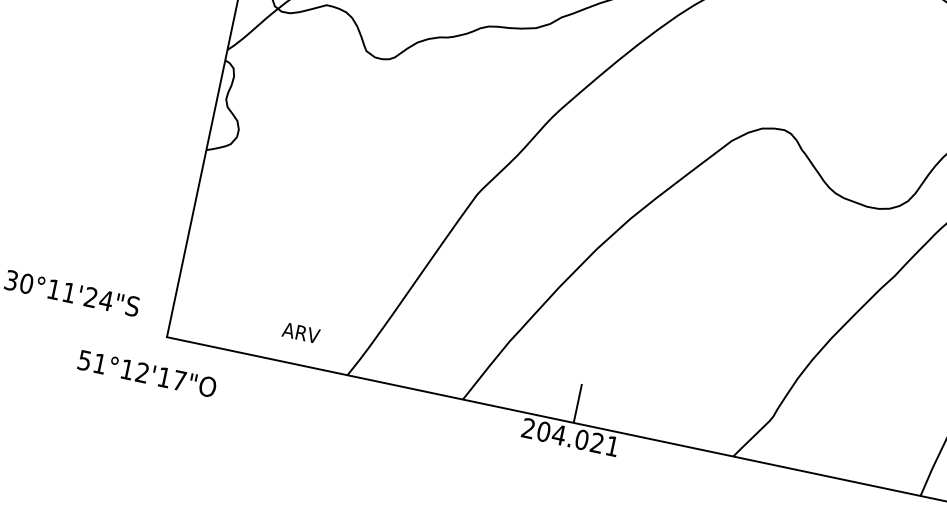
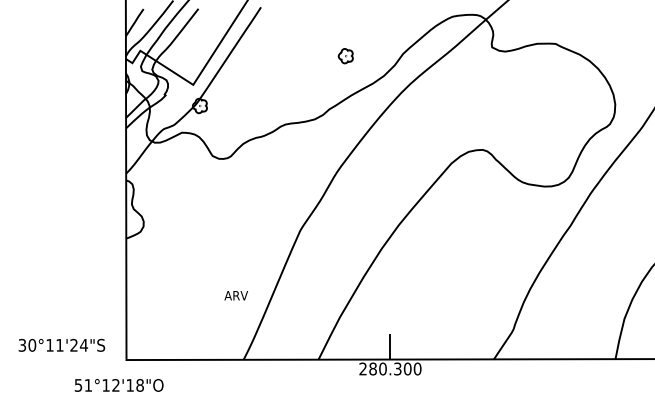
text: (300, 332) -> (235, 295), moved
text: (178, 380) -> (139, 385), 51°12'17"O -> 51°12'18"O
text: (578, 438) -> (395, 368), 204.021 -> 280.300

